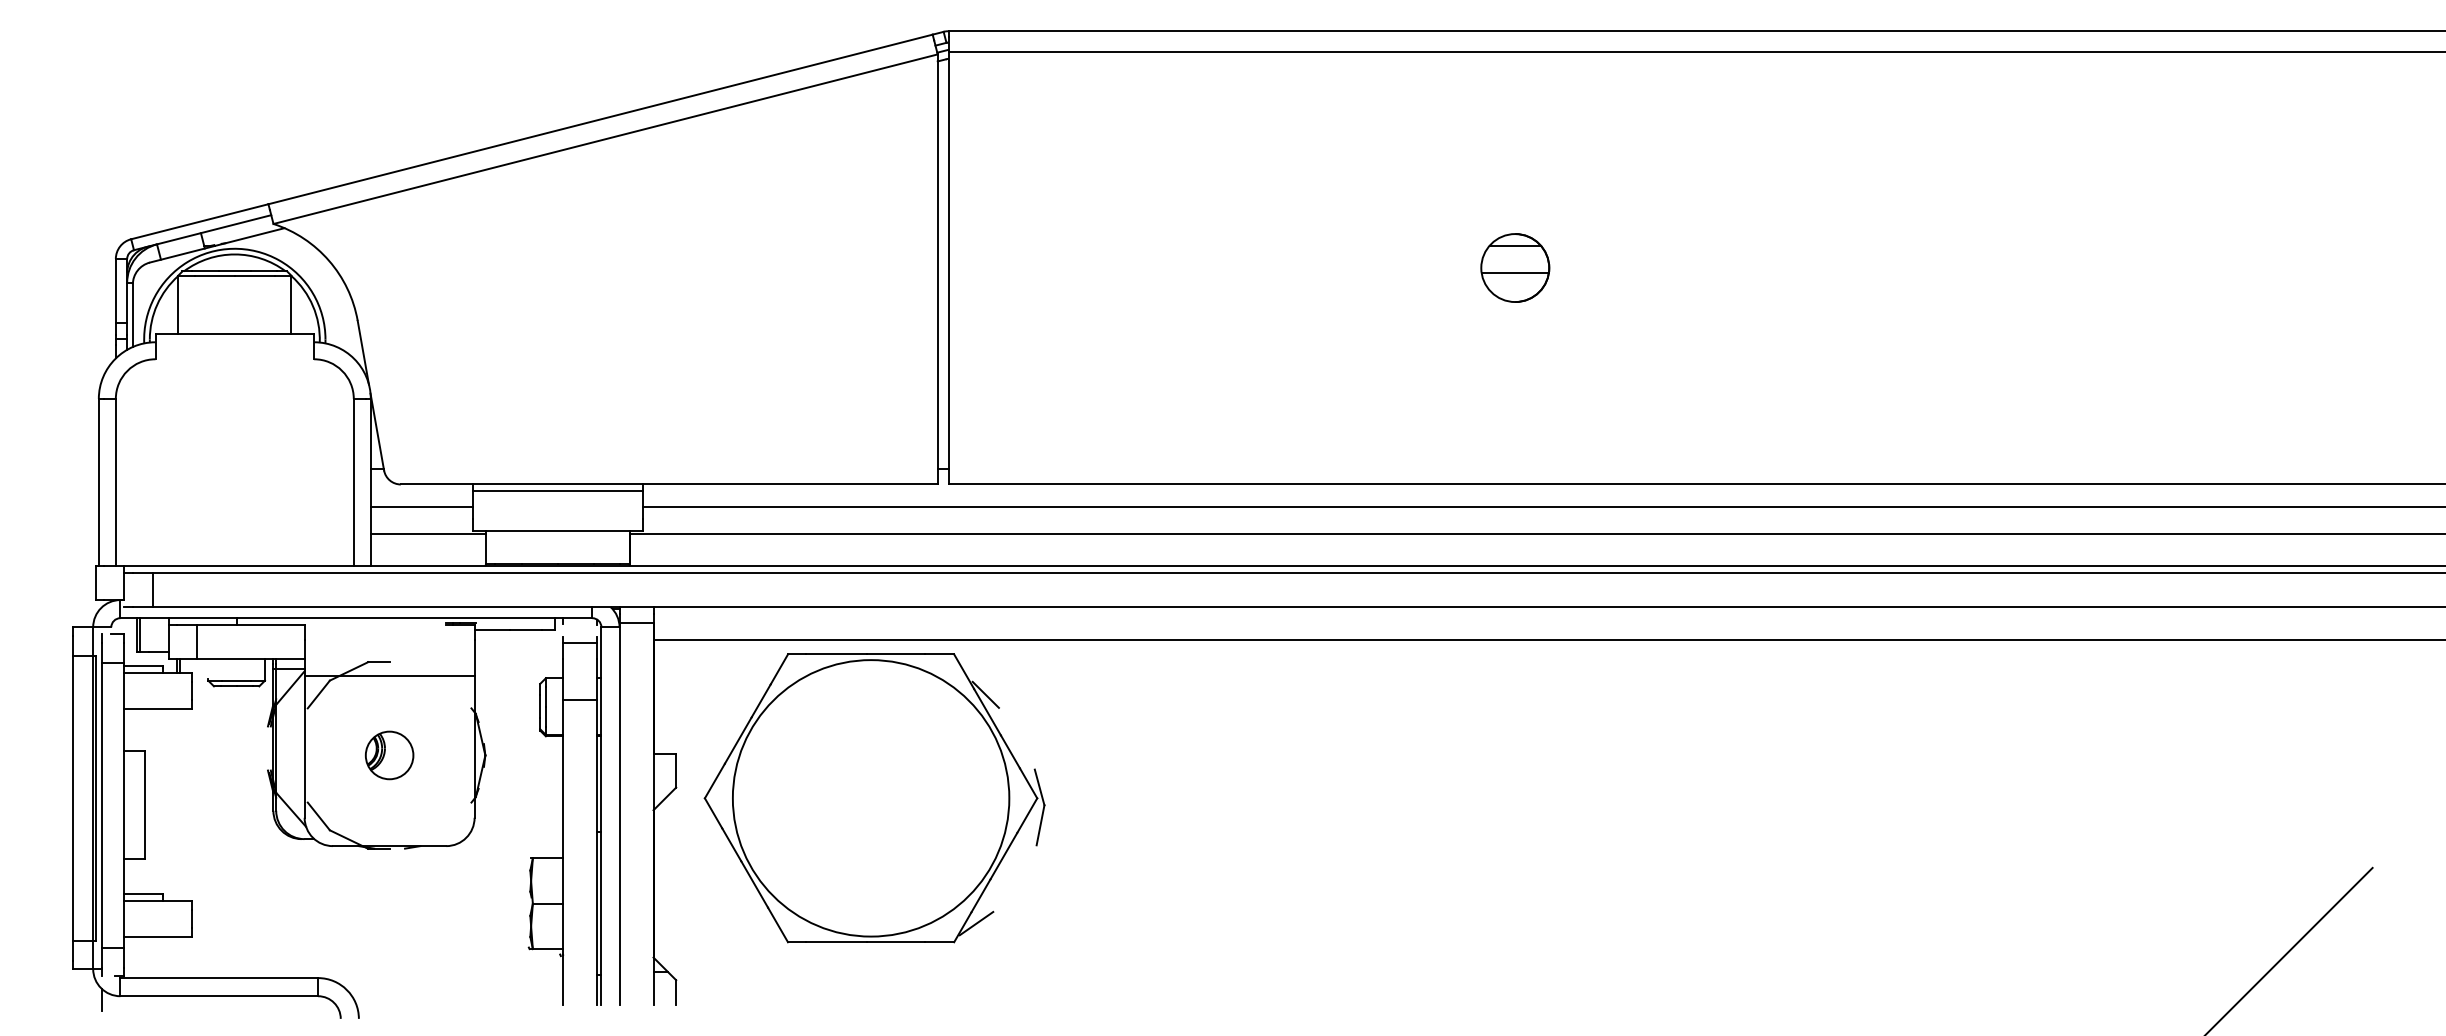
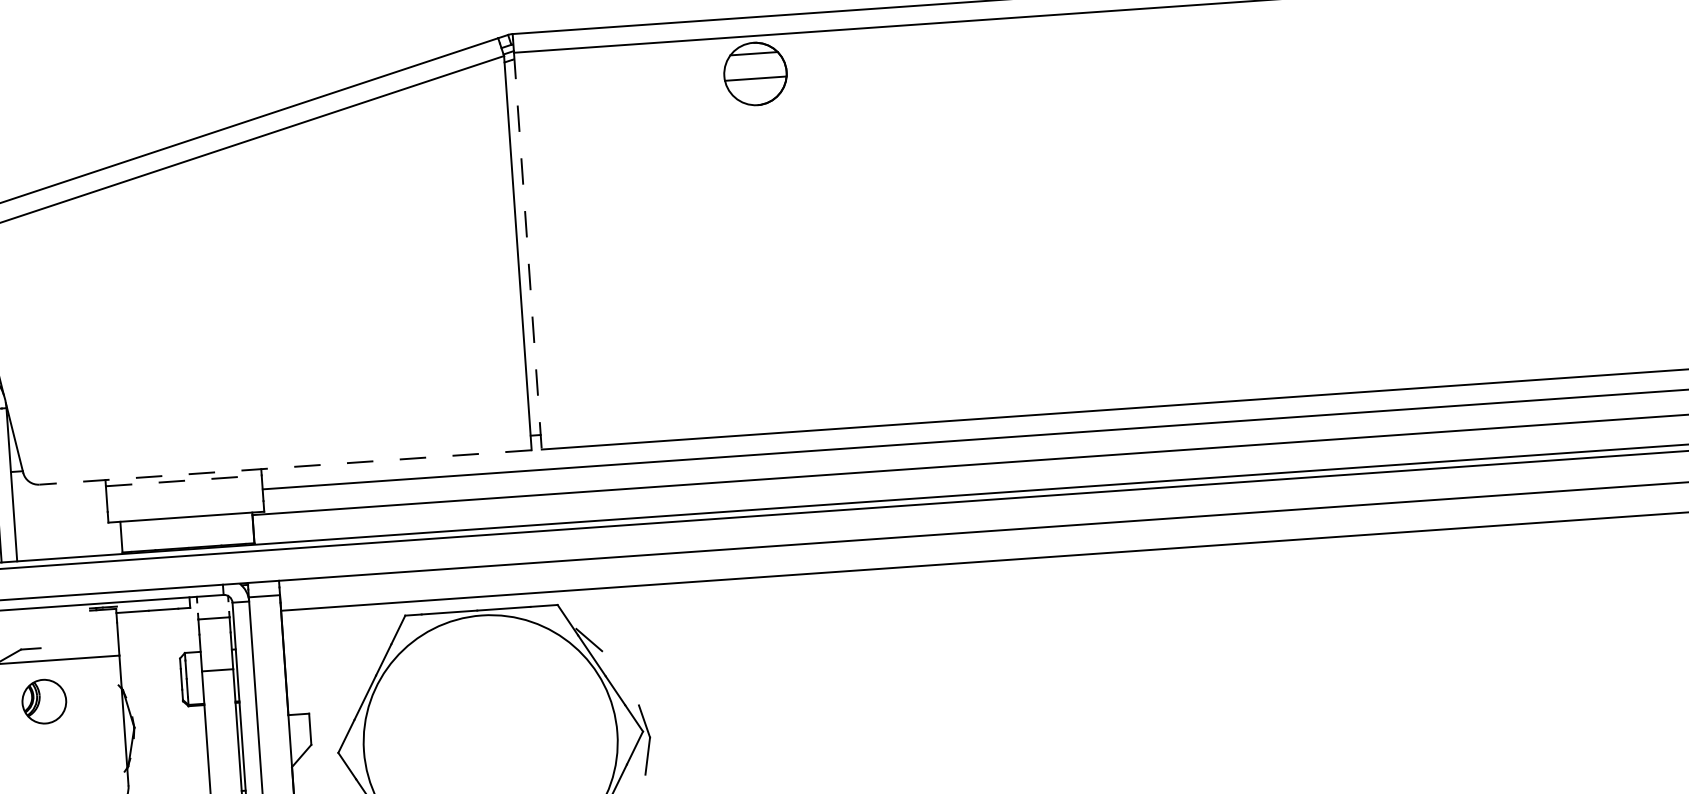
part: (1515, 267) -> (755, 73), moved
line: (948, 268) -> (527, 251), solid -> dashed
line: (668, 484) -> (284, 467), solid -> dashed
line: (557, 491) -> (183, 481), solid -> dashed
line: (421, 506) -> (59, 503), removed
line: (427, 533) -> (67, 527), removed
part: (389, 755) -> (44, 701), moved

